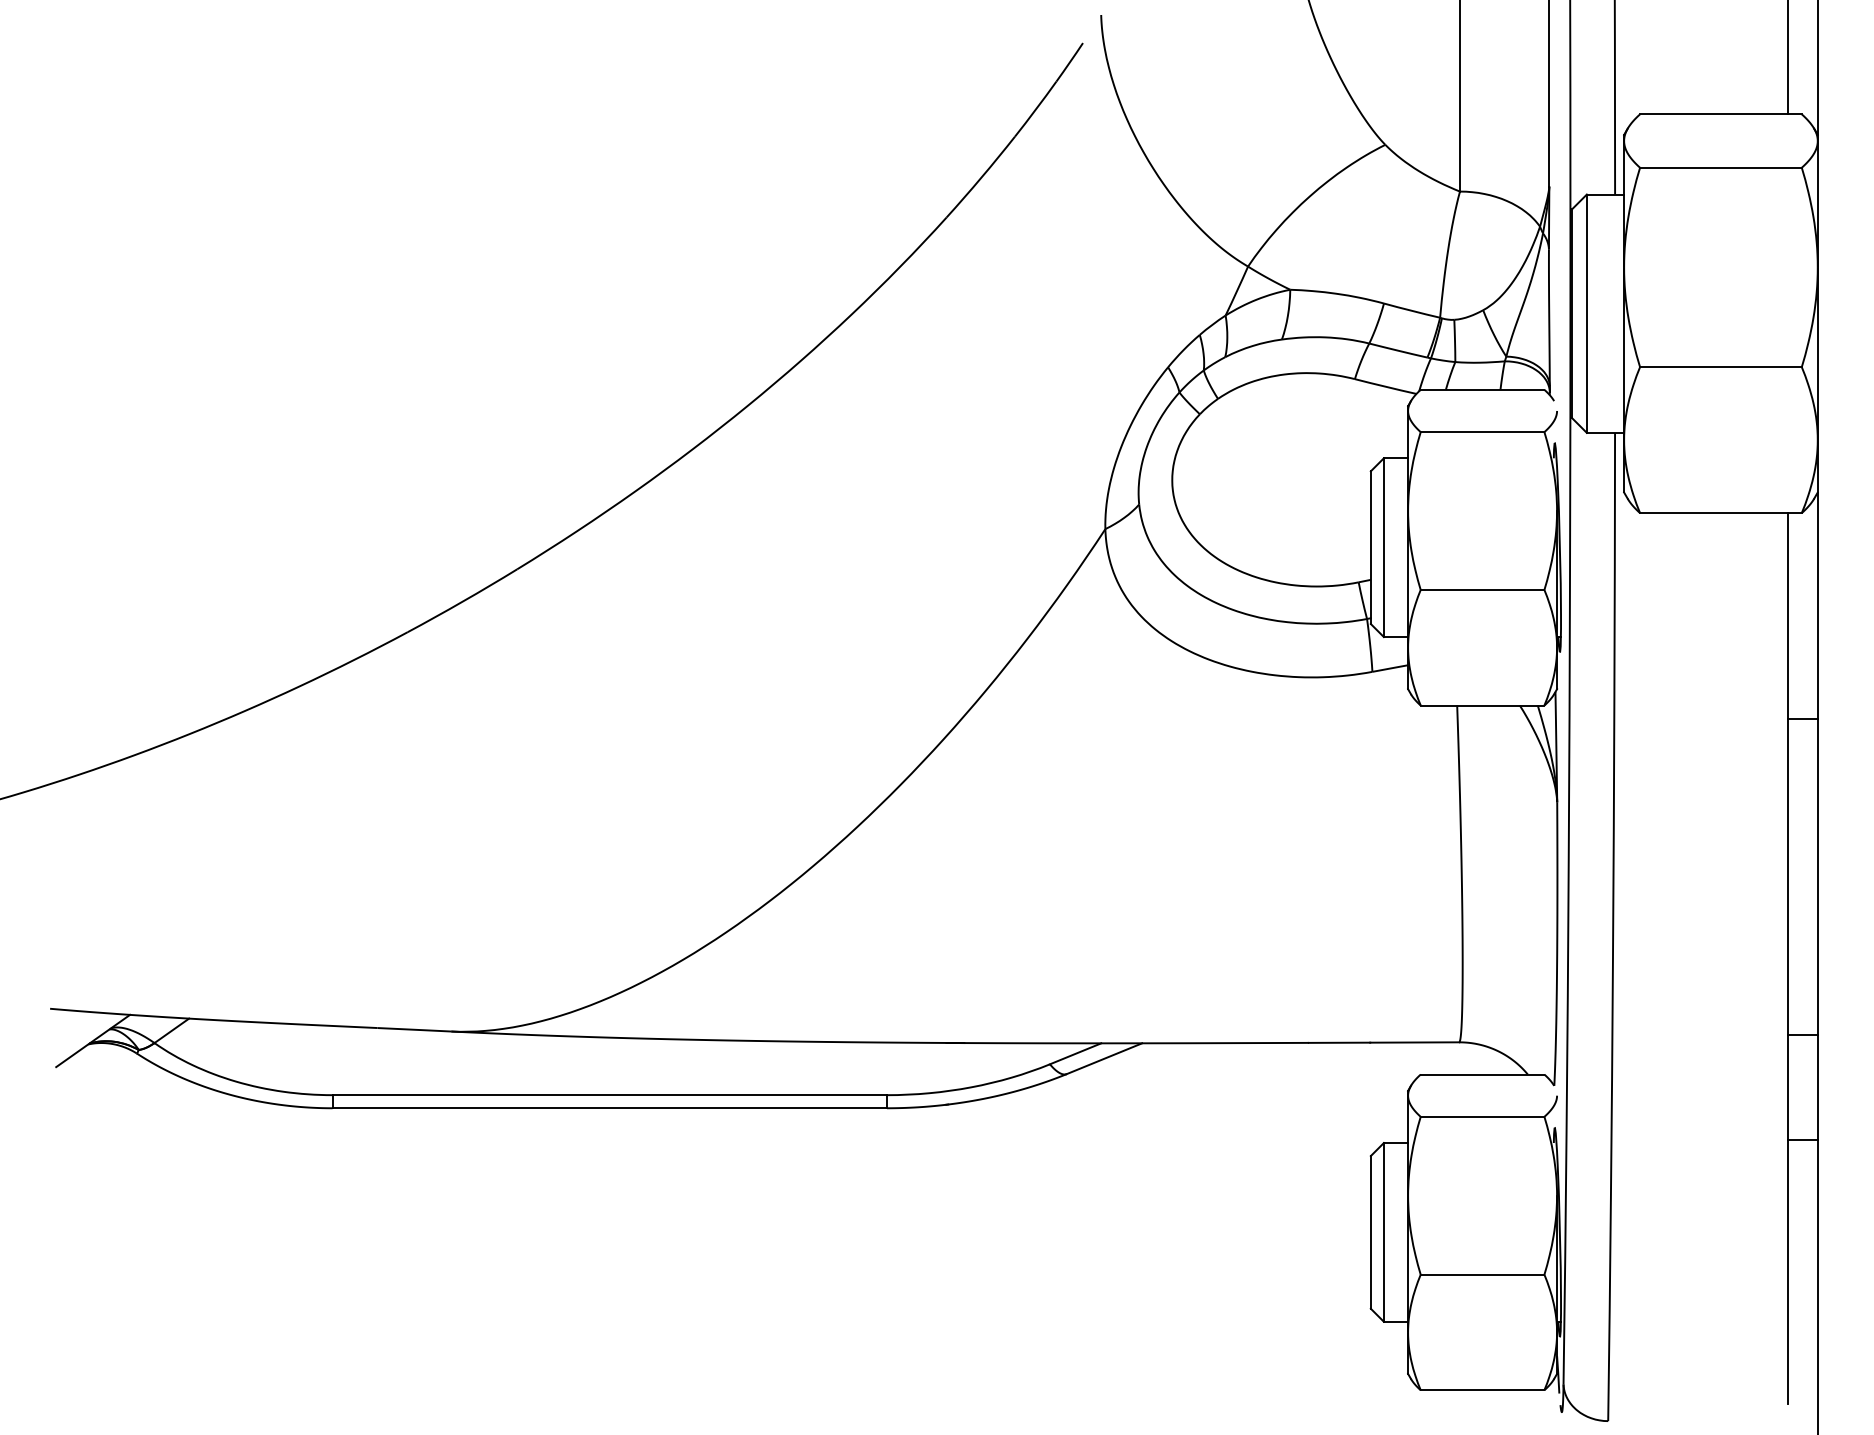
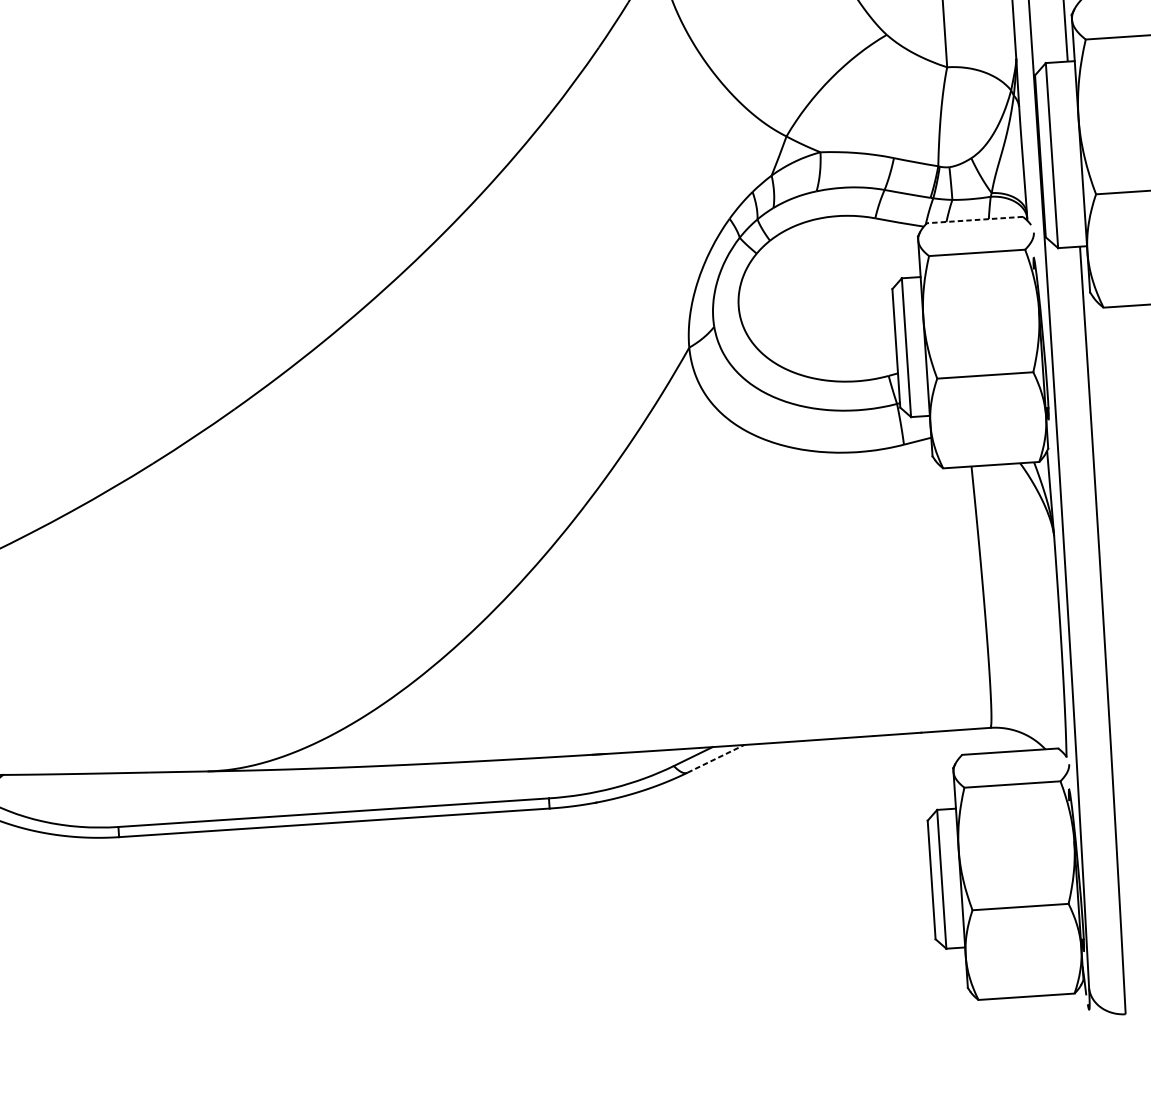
line: (1482, 389) -> (974, 219), solid -> dashed
line: (1104, 1058) -> (715, 758), solid -> dashed

